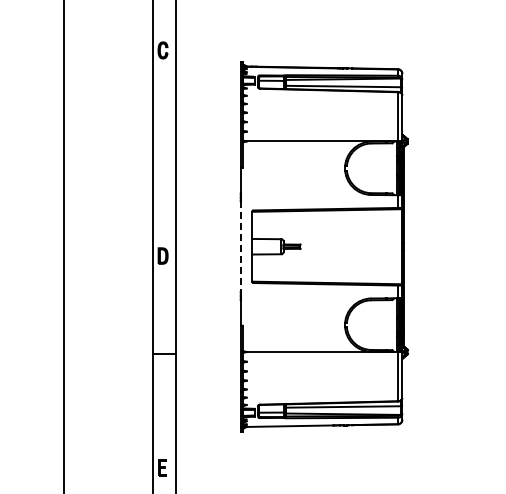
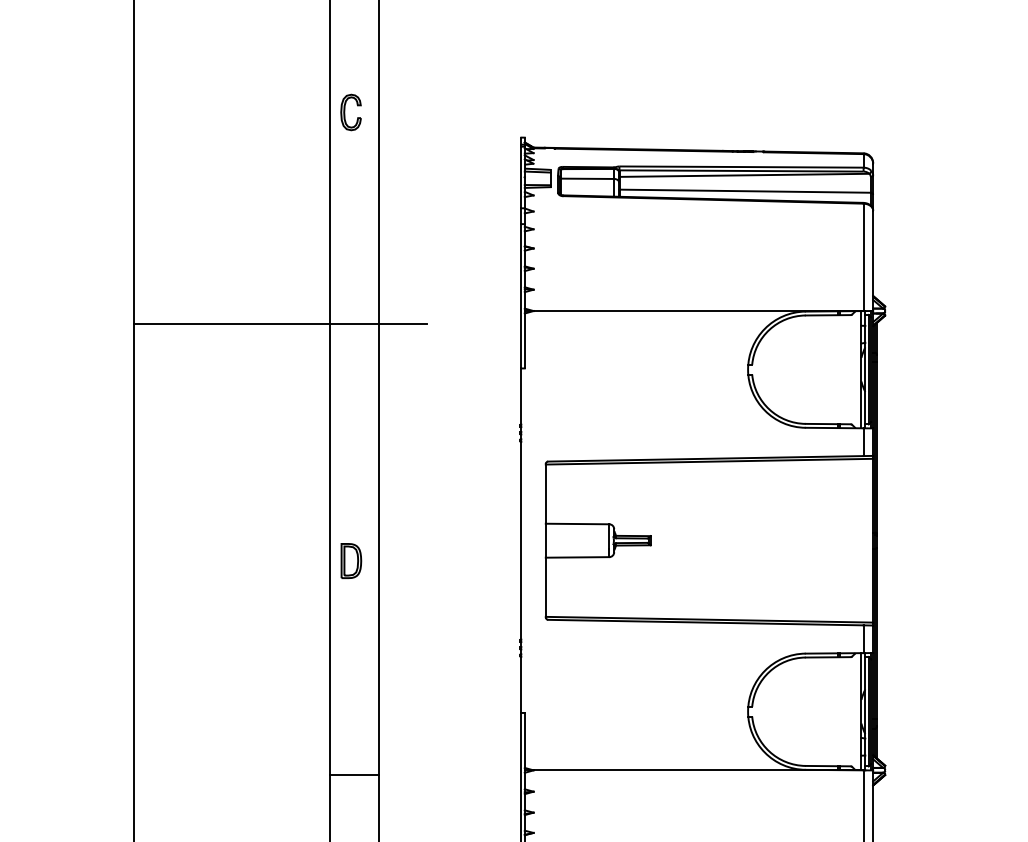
line: (130, 147) -> (280, 324), added
line: (241, 247) -> (522, 542), dashed -> solid

